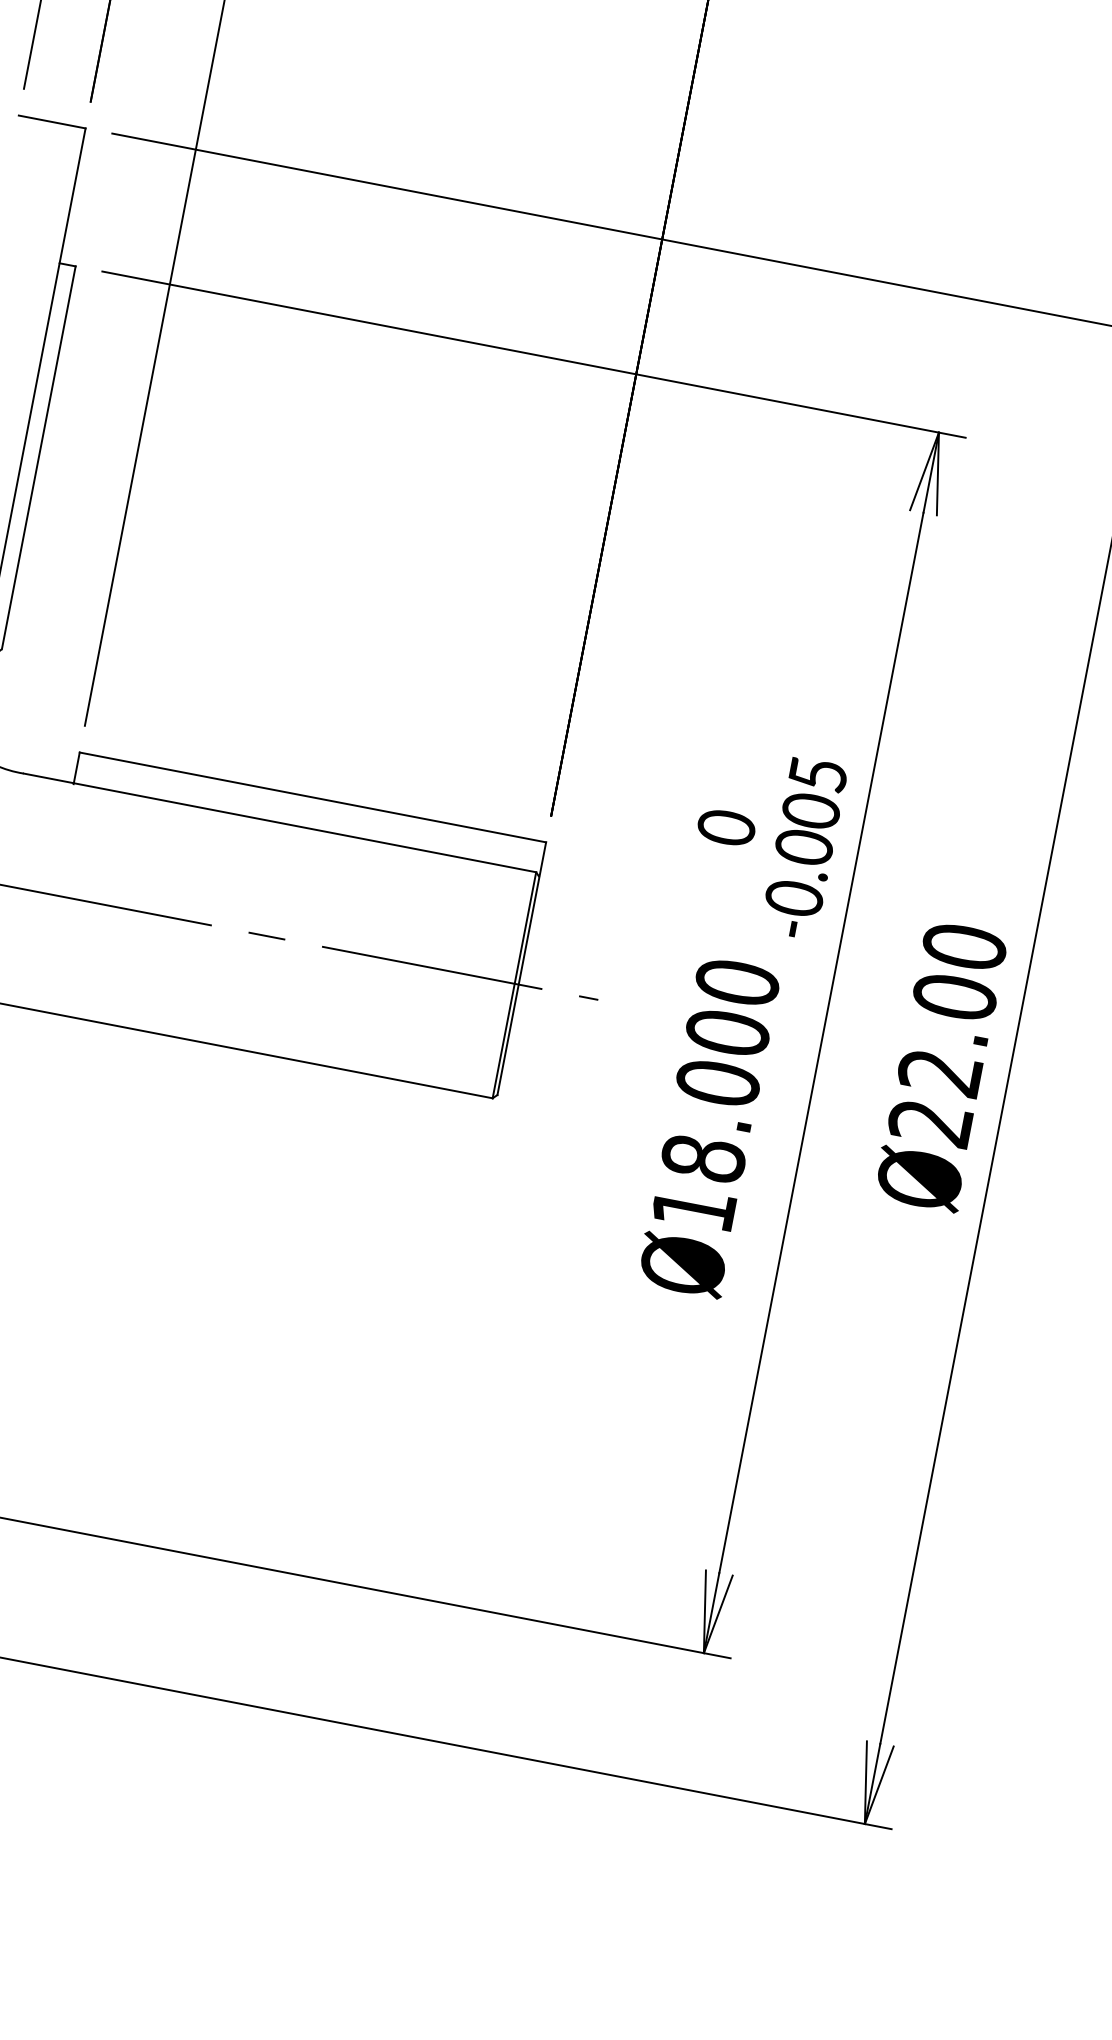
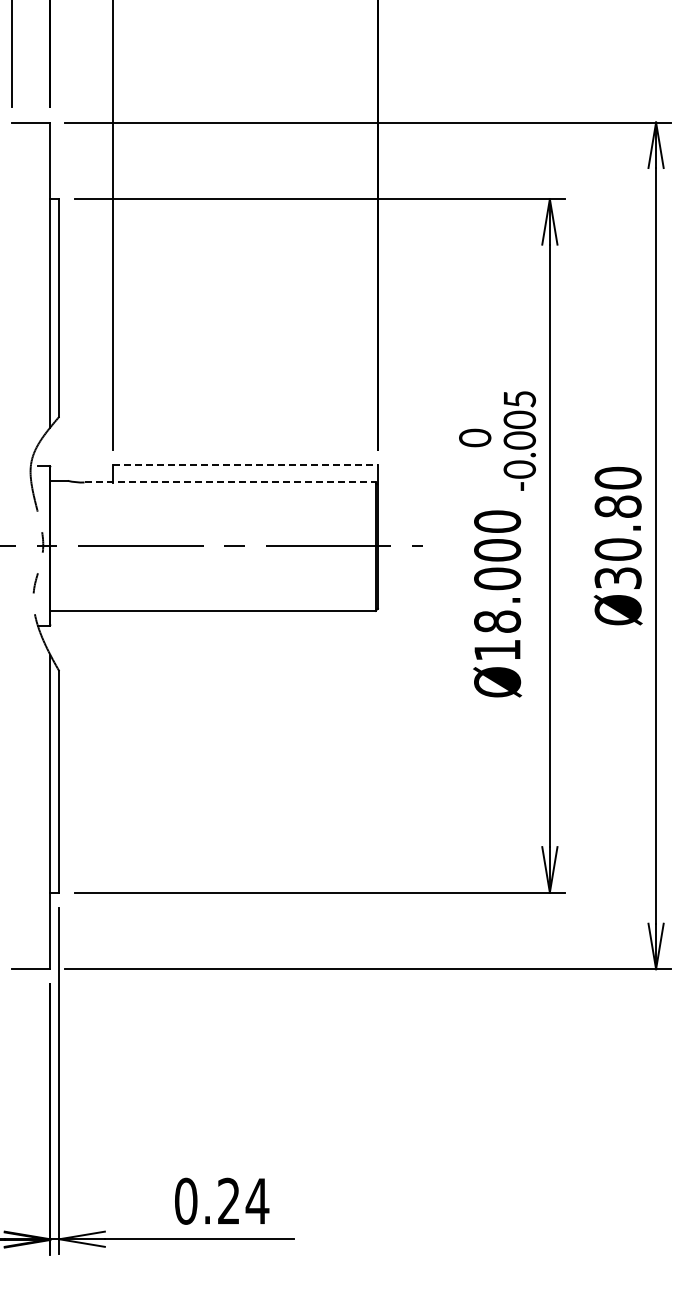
line: (312, 798) -> (245, 465), solid -> dashed
line: (280, 823) -> (230, 482), solid -> dashed
text: (941, 1059) -> (617, 542), Ø22.00 -> Ø30.80

